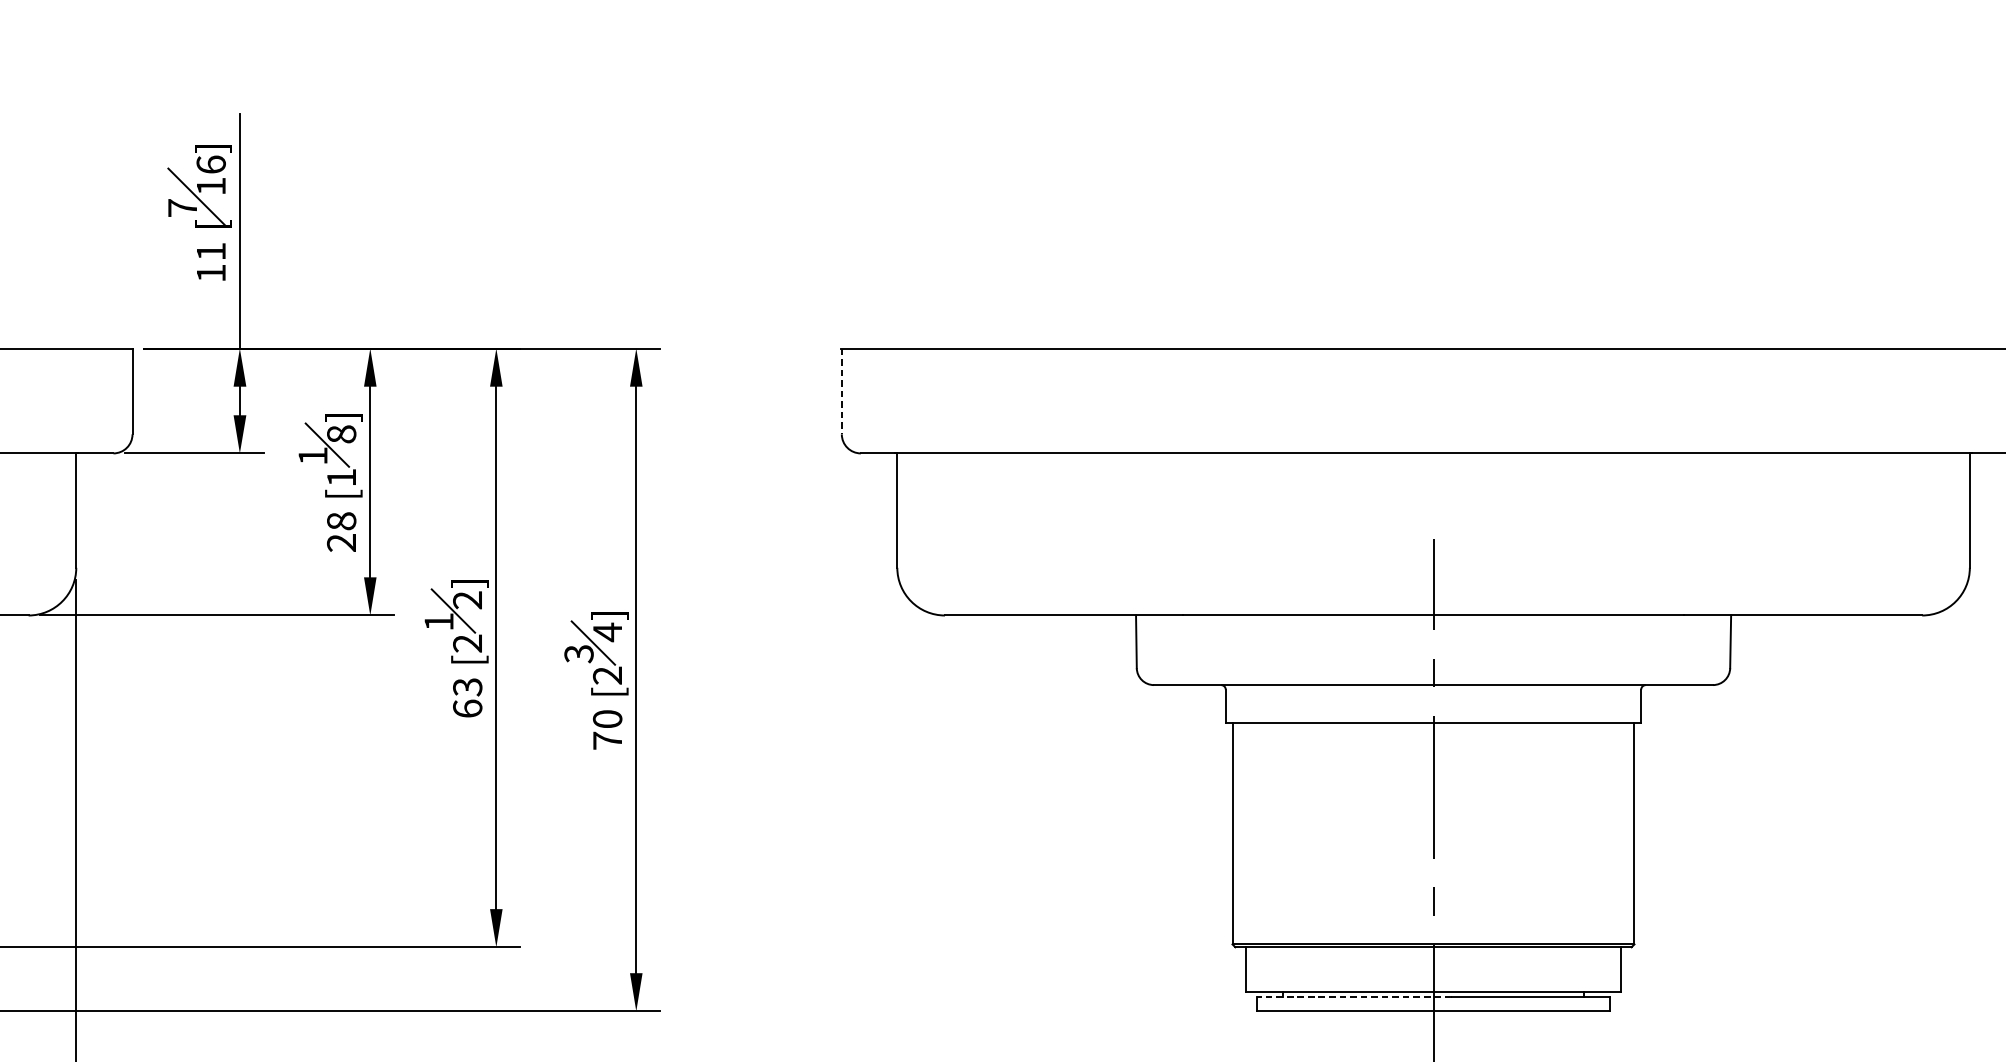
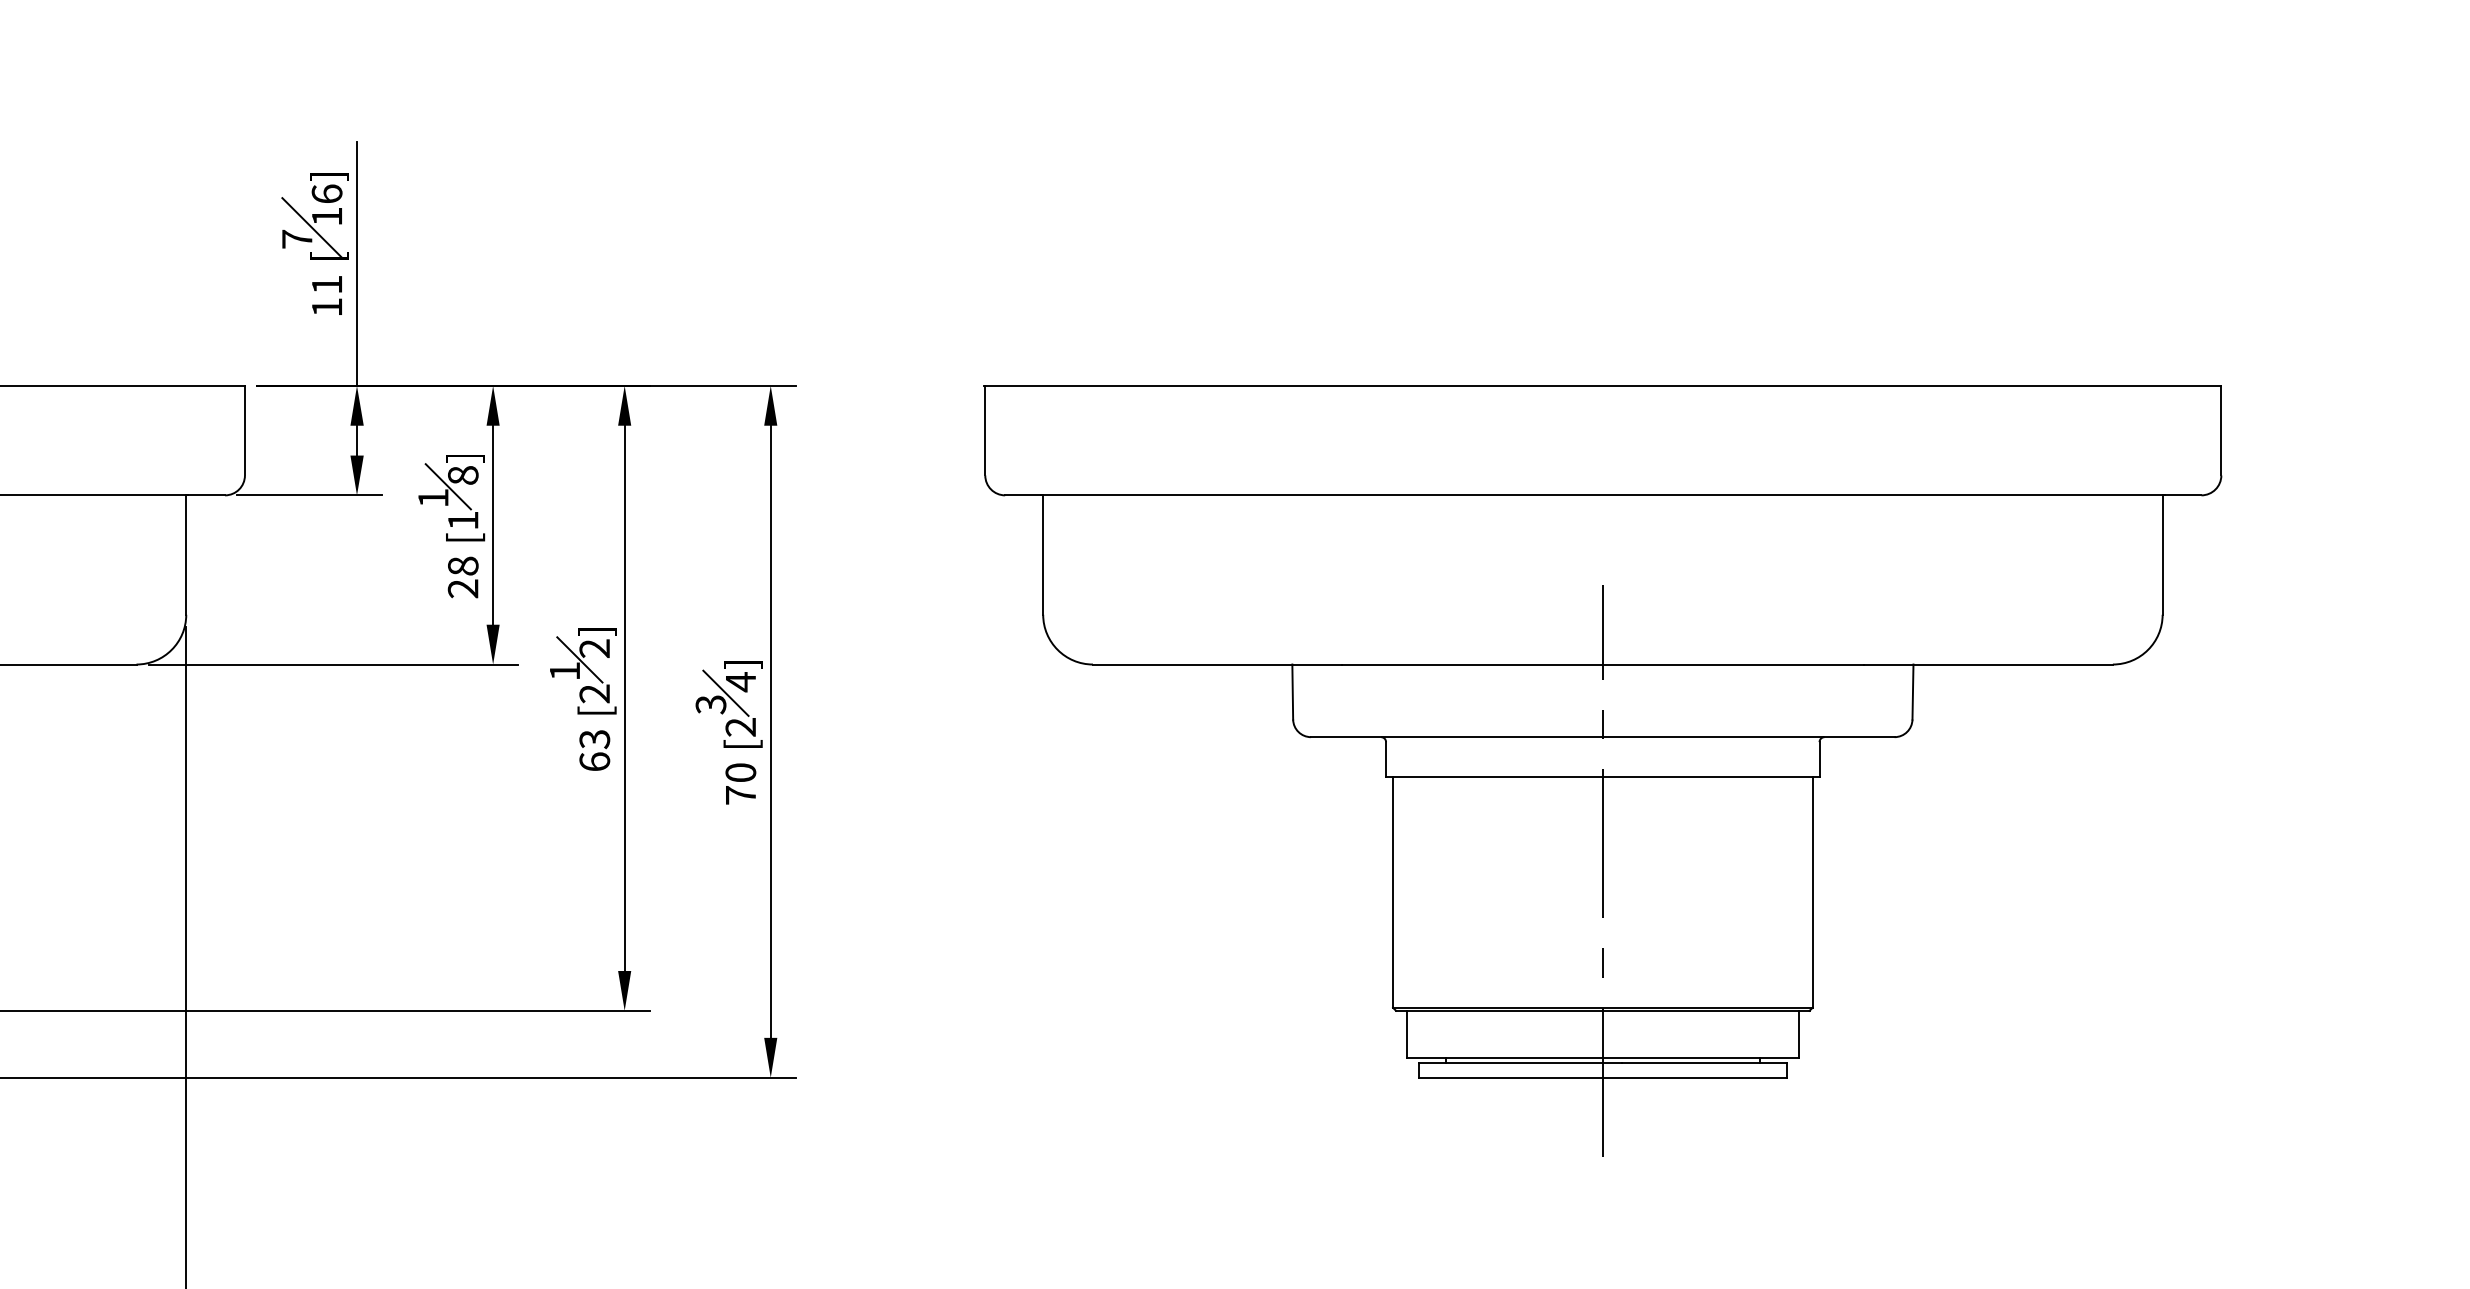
line: (842, 391) -> (985, 430), dashed -> solid
line: (1353, 996) -> (1519, 1062), dashed -> solid

